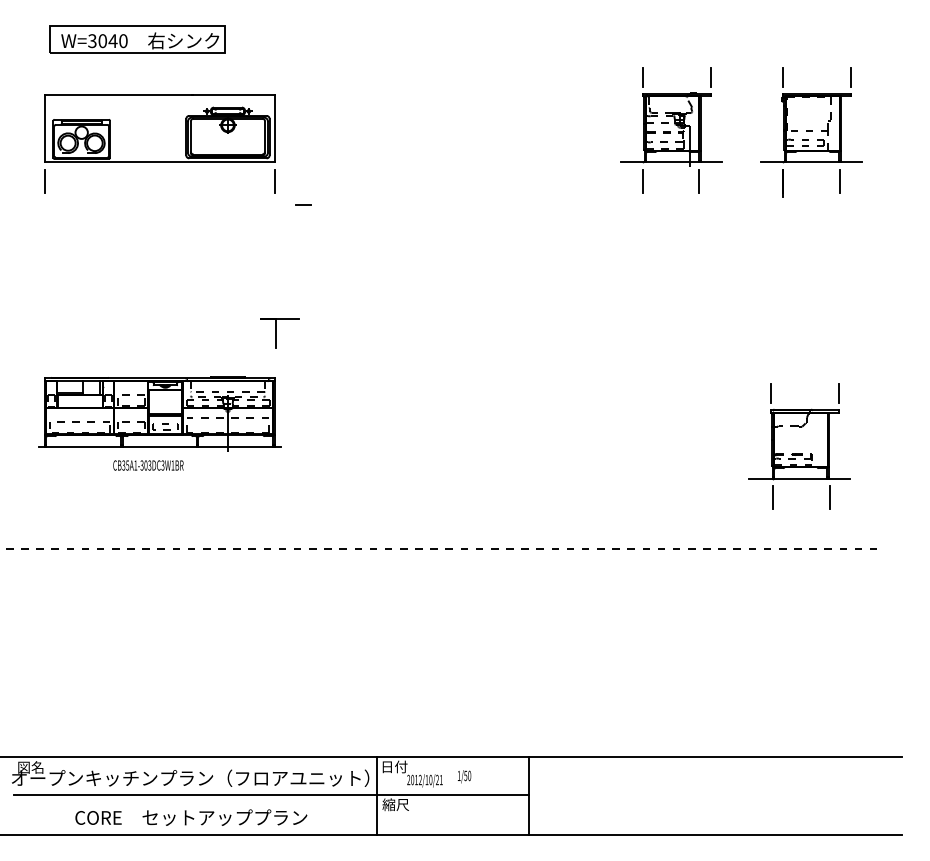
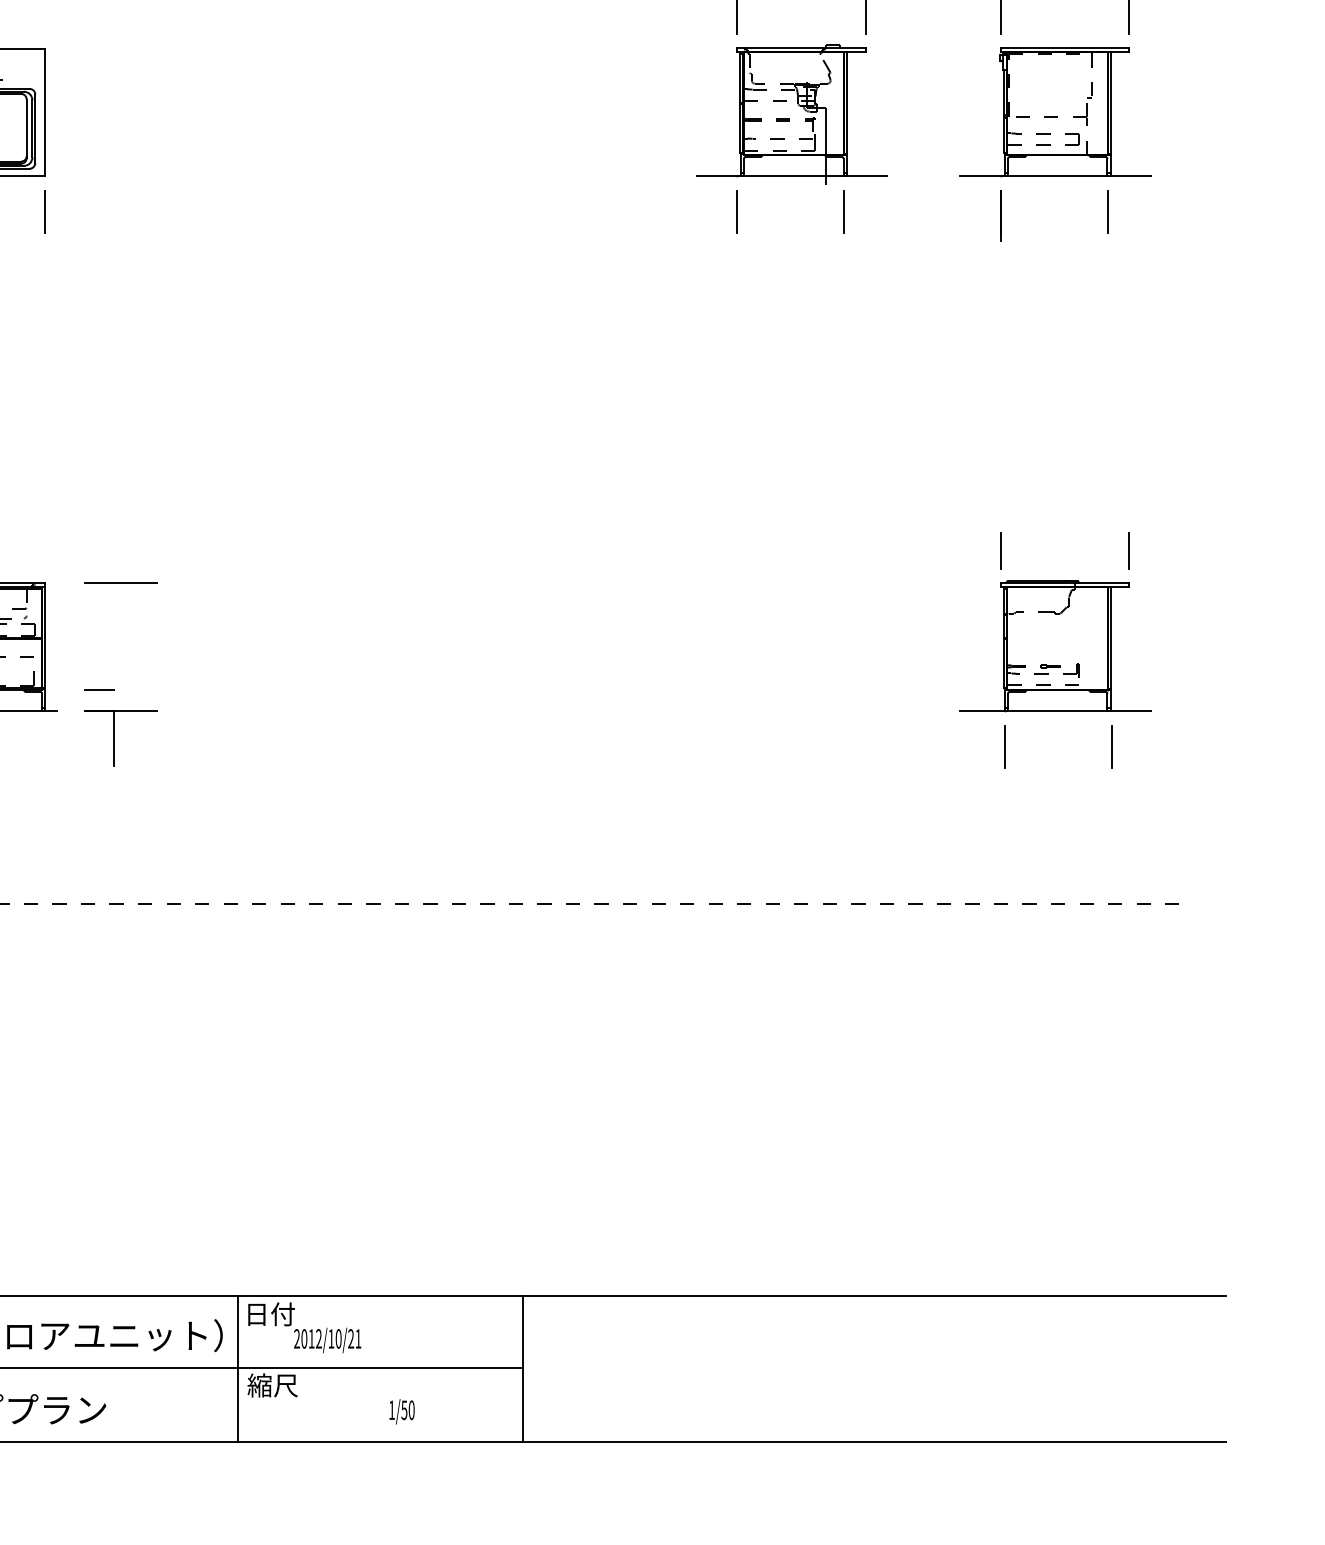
line: (303, 204) -> (98, 688), moved
part: (279, 333) -> (119, 739), moved
line: (315, 378) -> (121, 583), added
part: (799, 446) -> (1055, 650), moved
text: (464, 776) -> (402, 1411), moved

